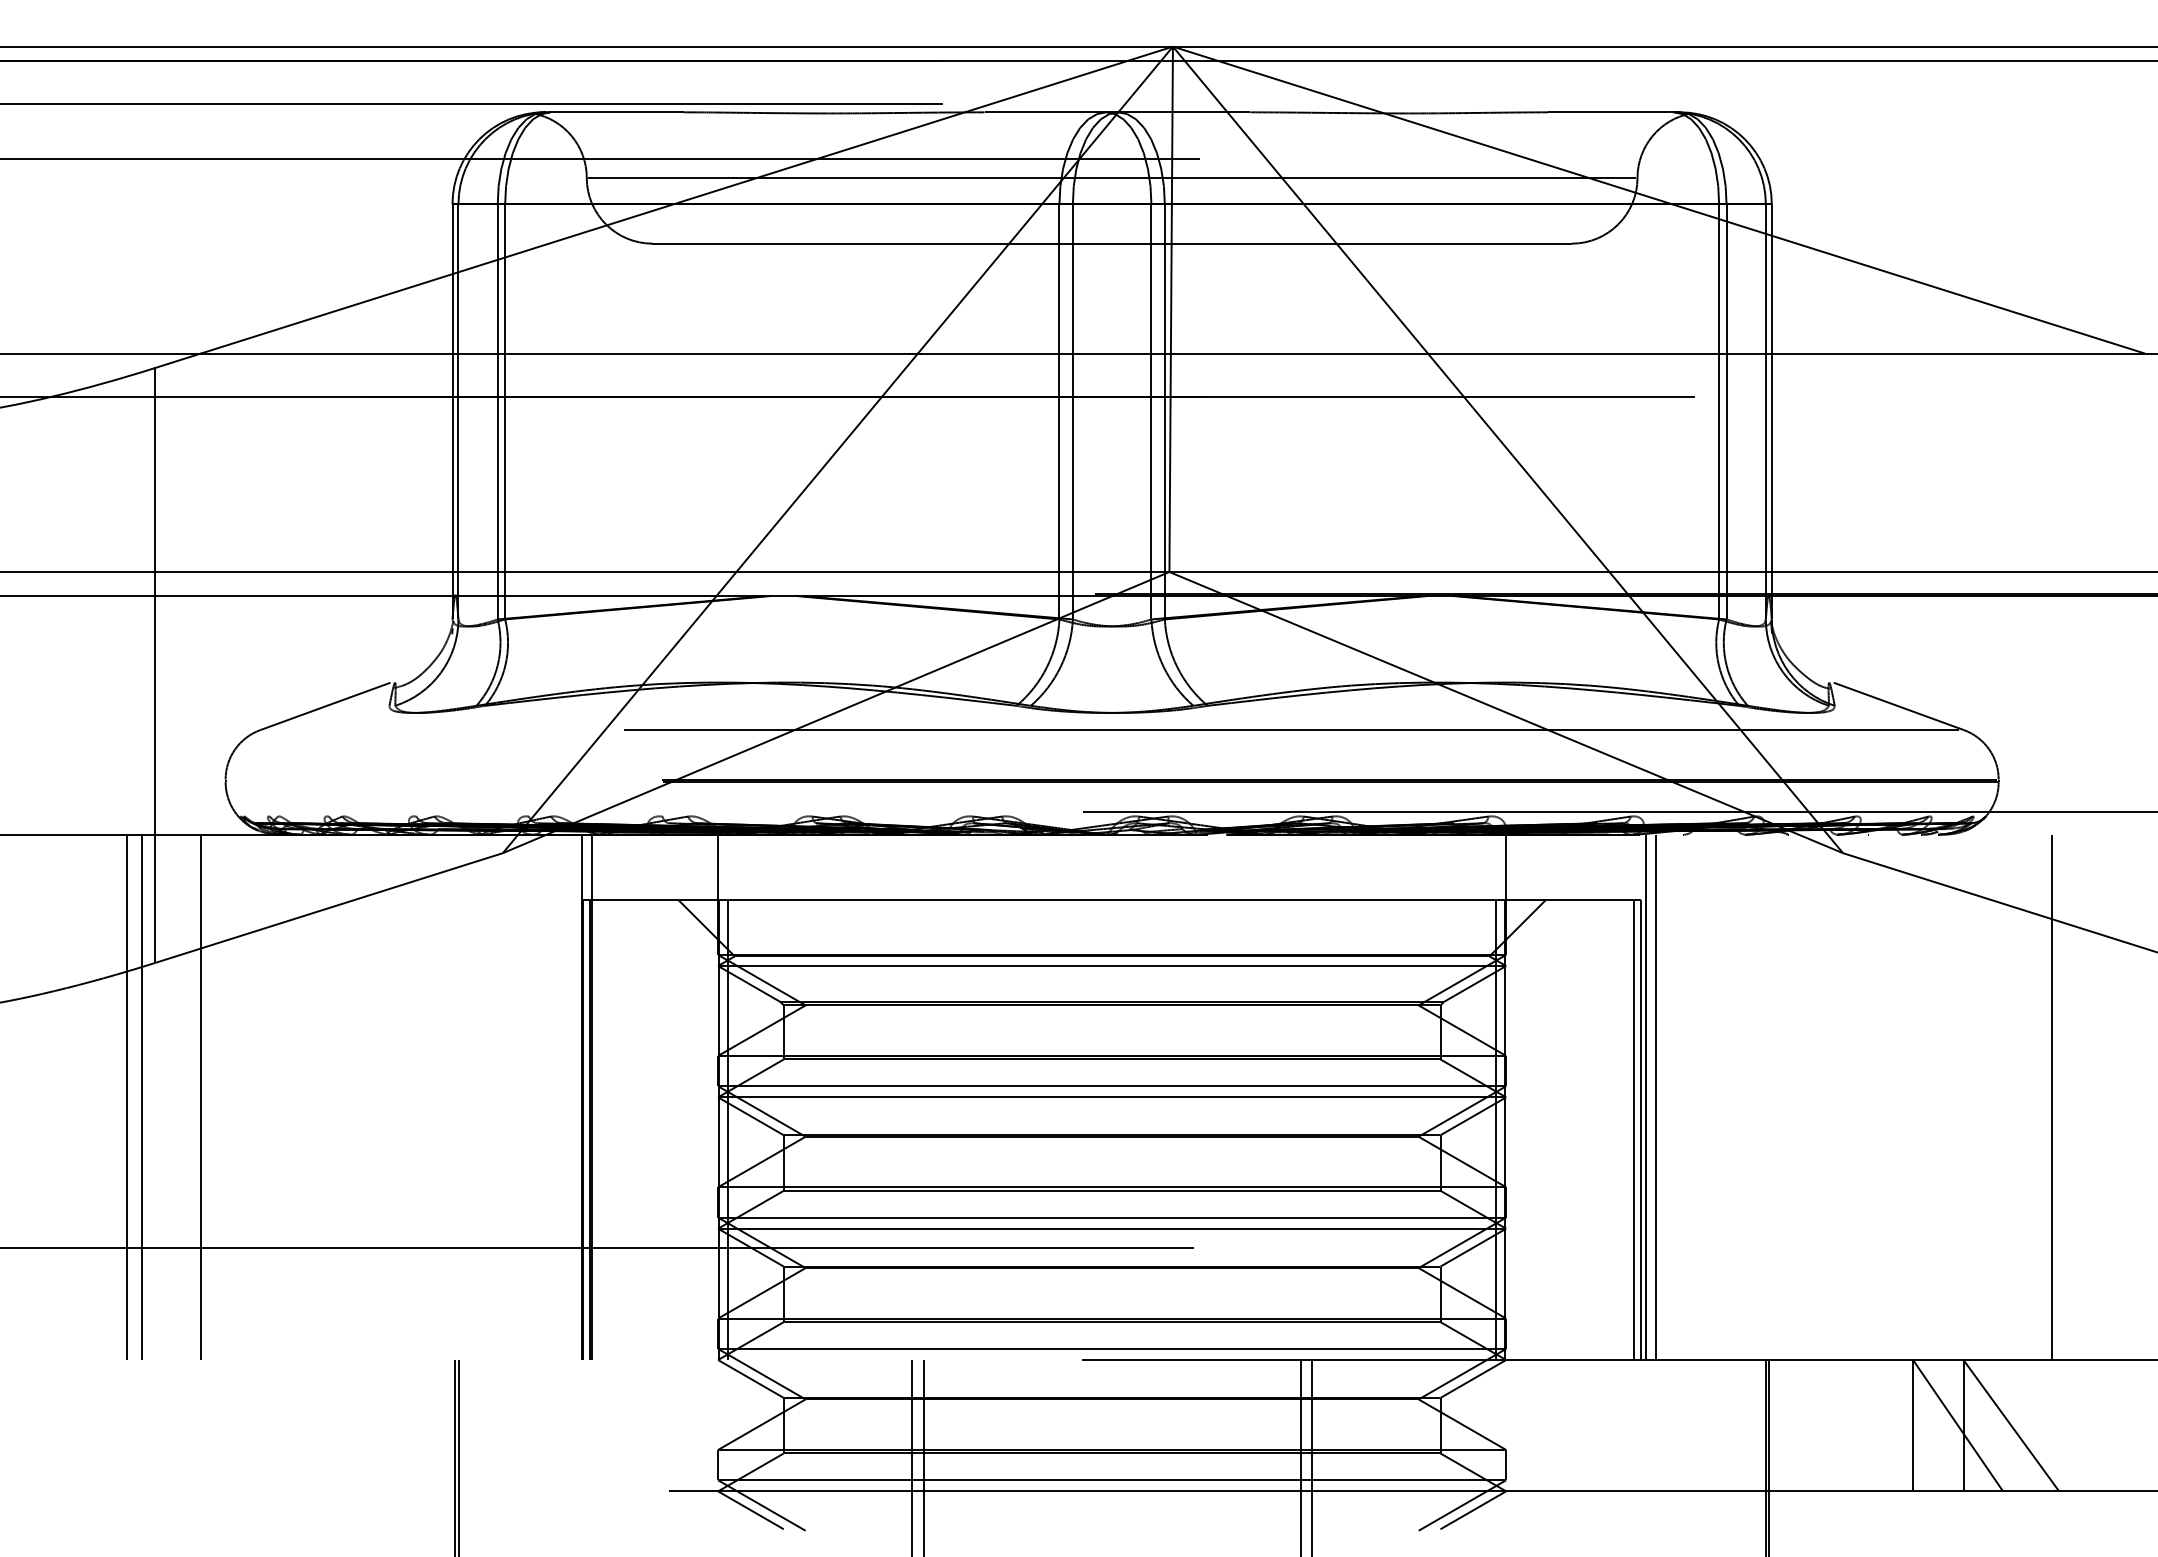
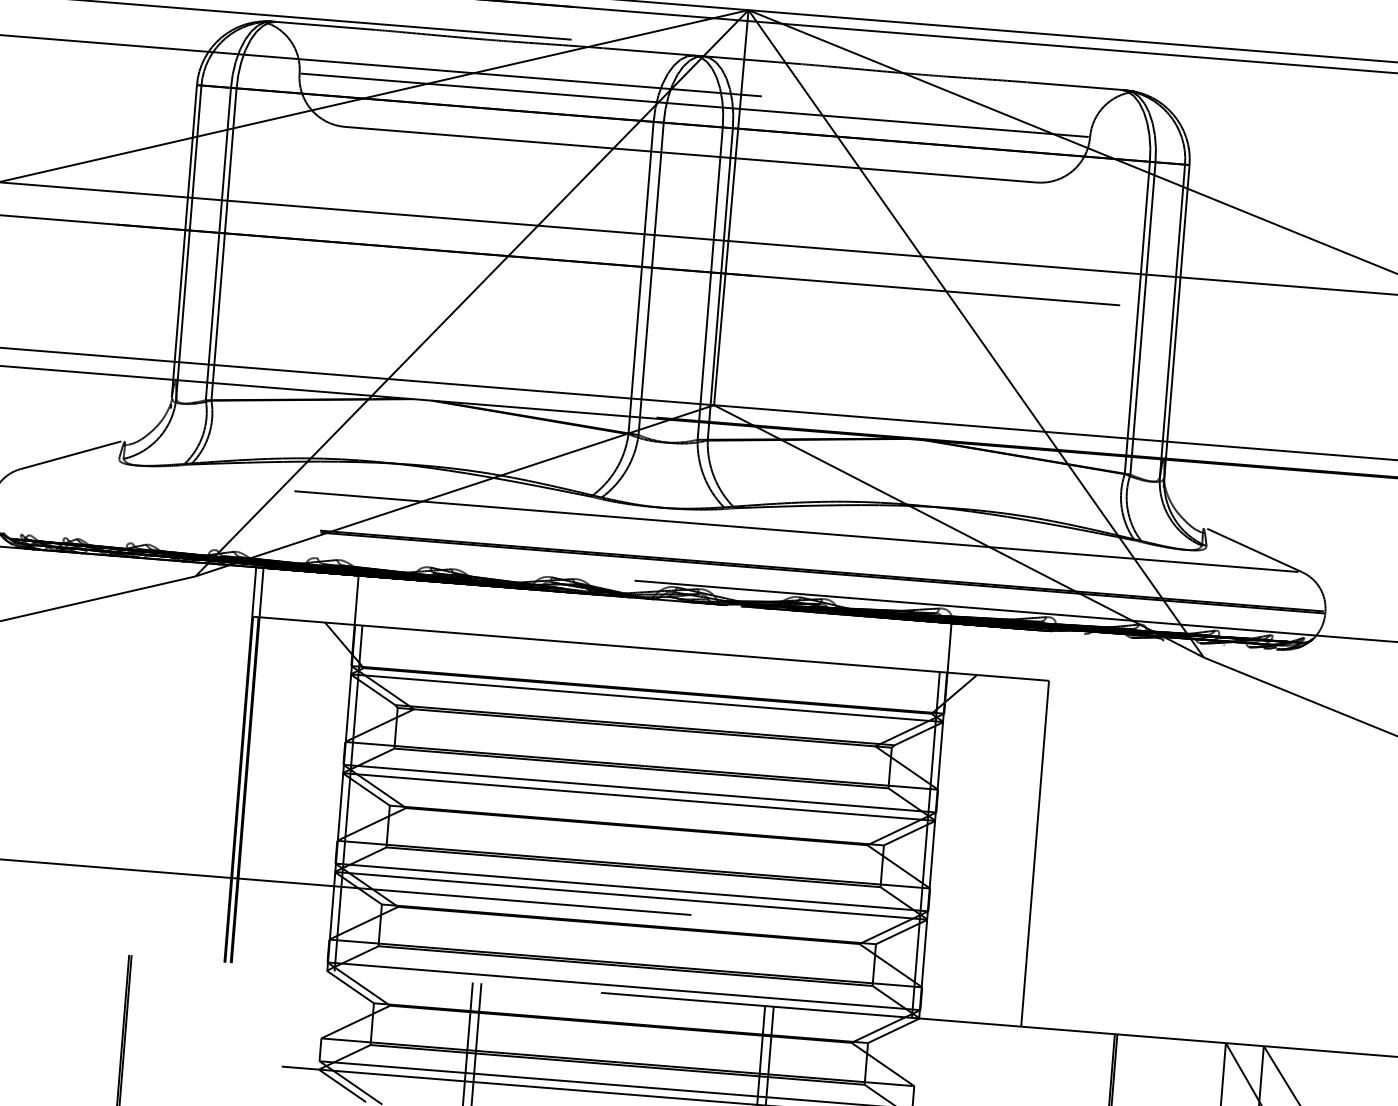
line: (1645, 1097) -> (1040, 829), removed
line: (1655, 1097) -> (1047, 830), removed
line: (2051, 1097) -> (1345, 853), removed
line: (1633, 1130) -> (1029, 853), removed

